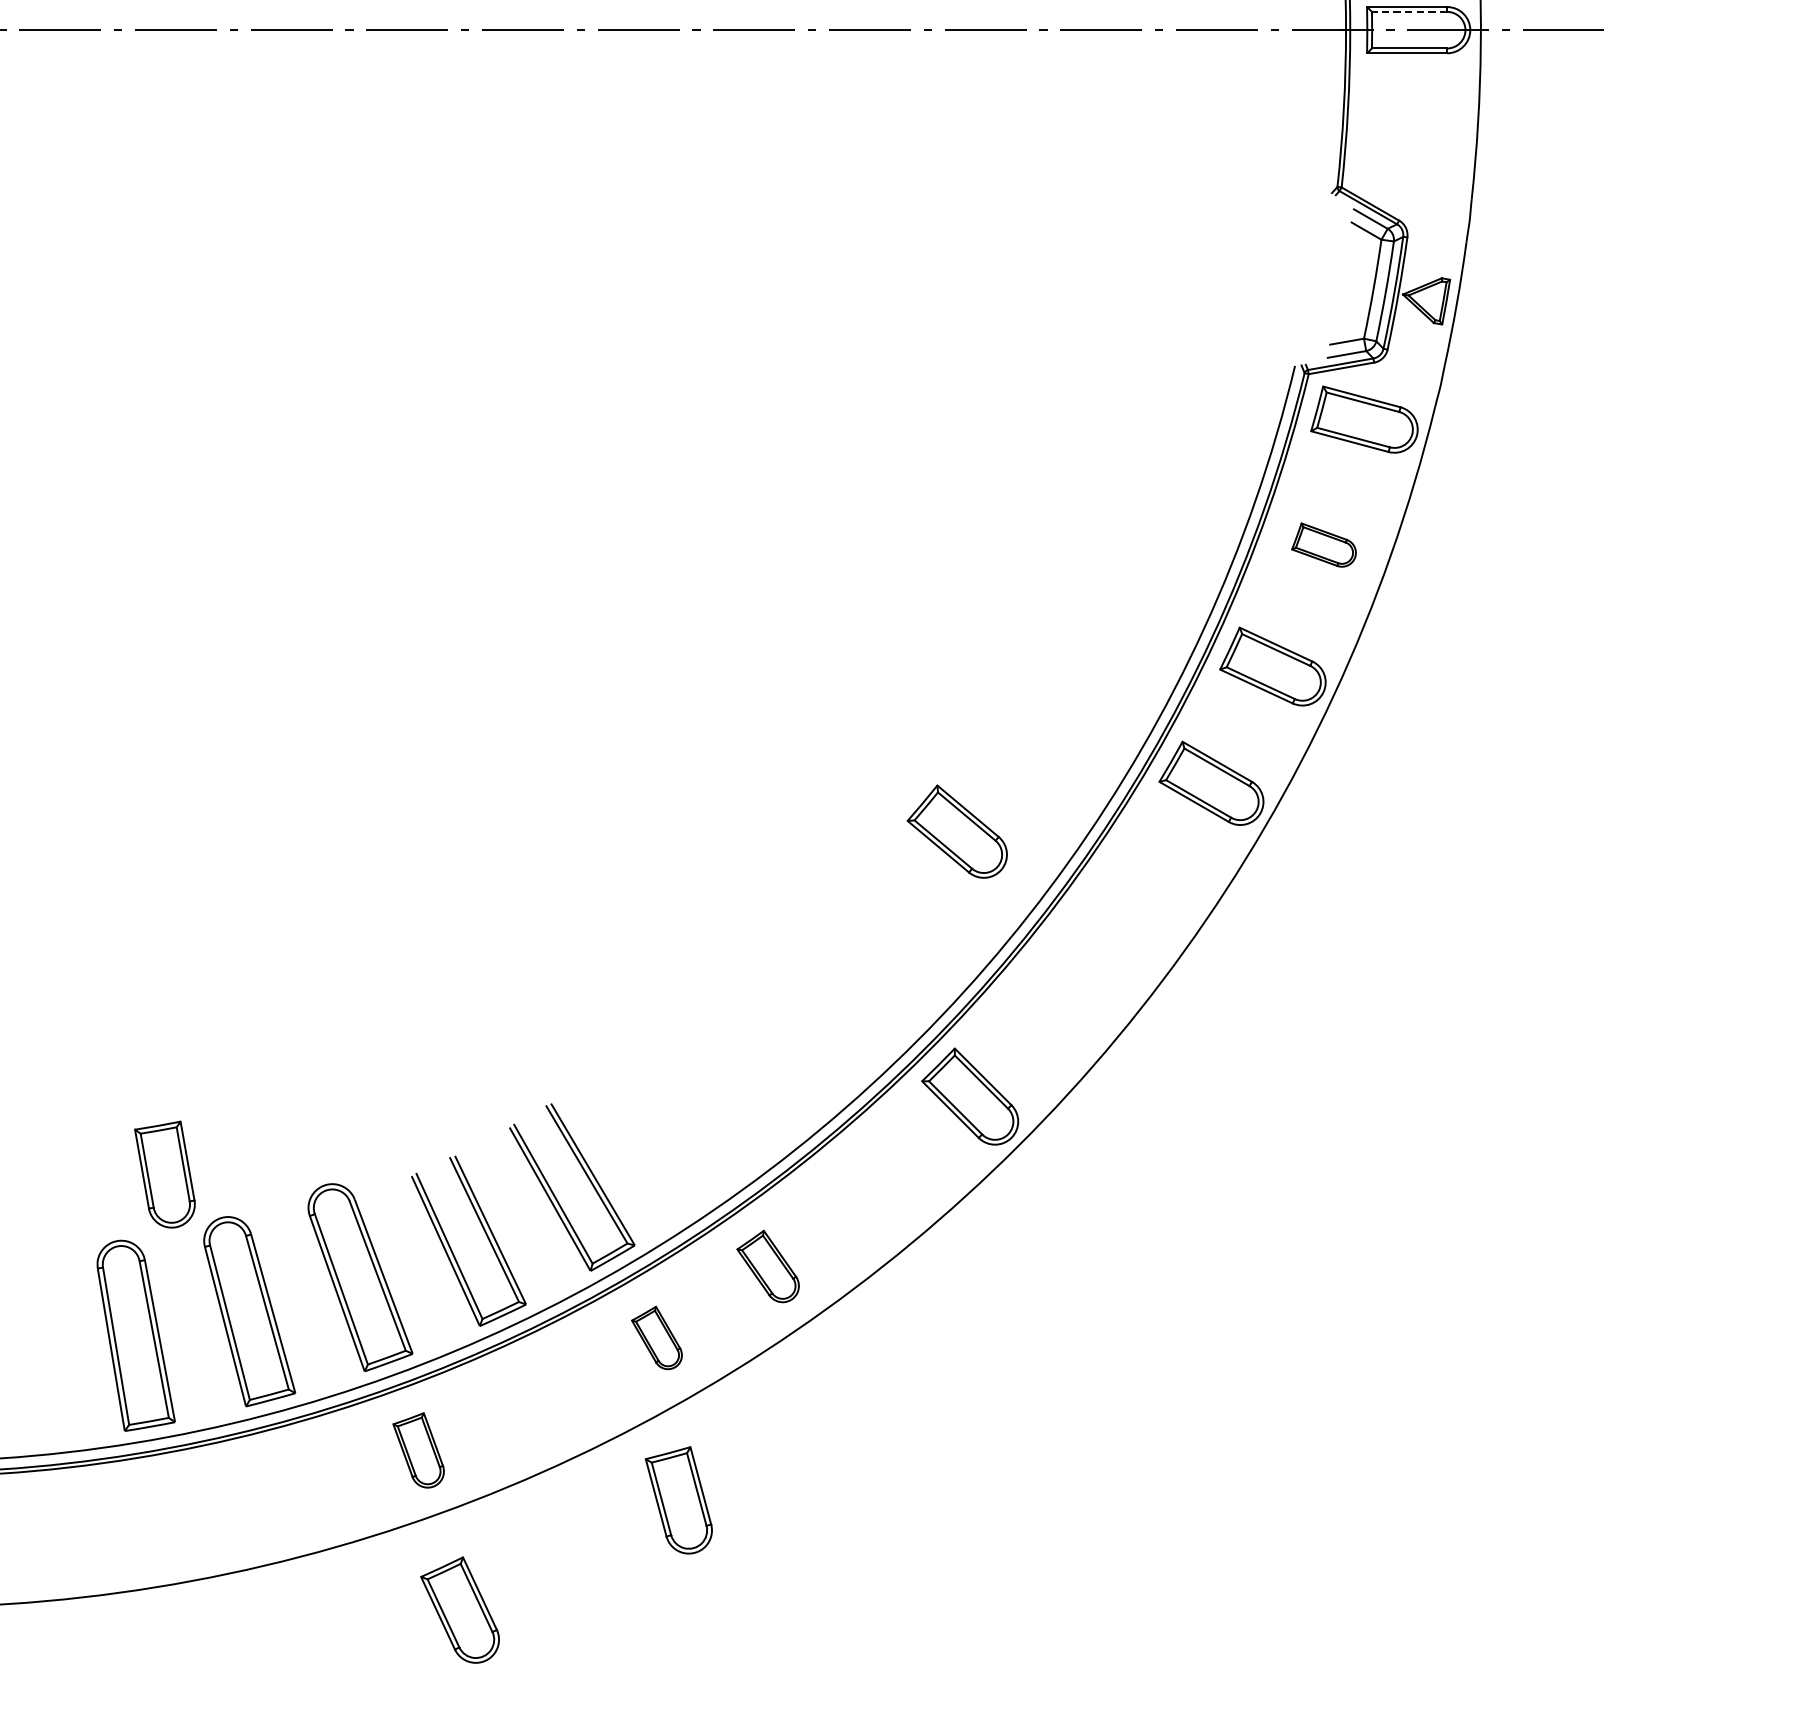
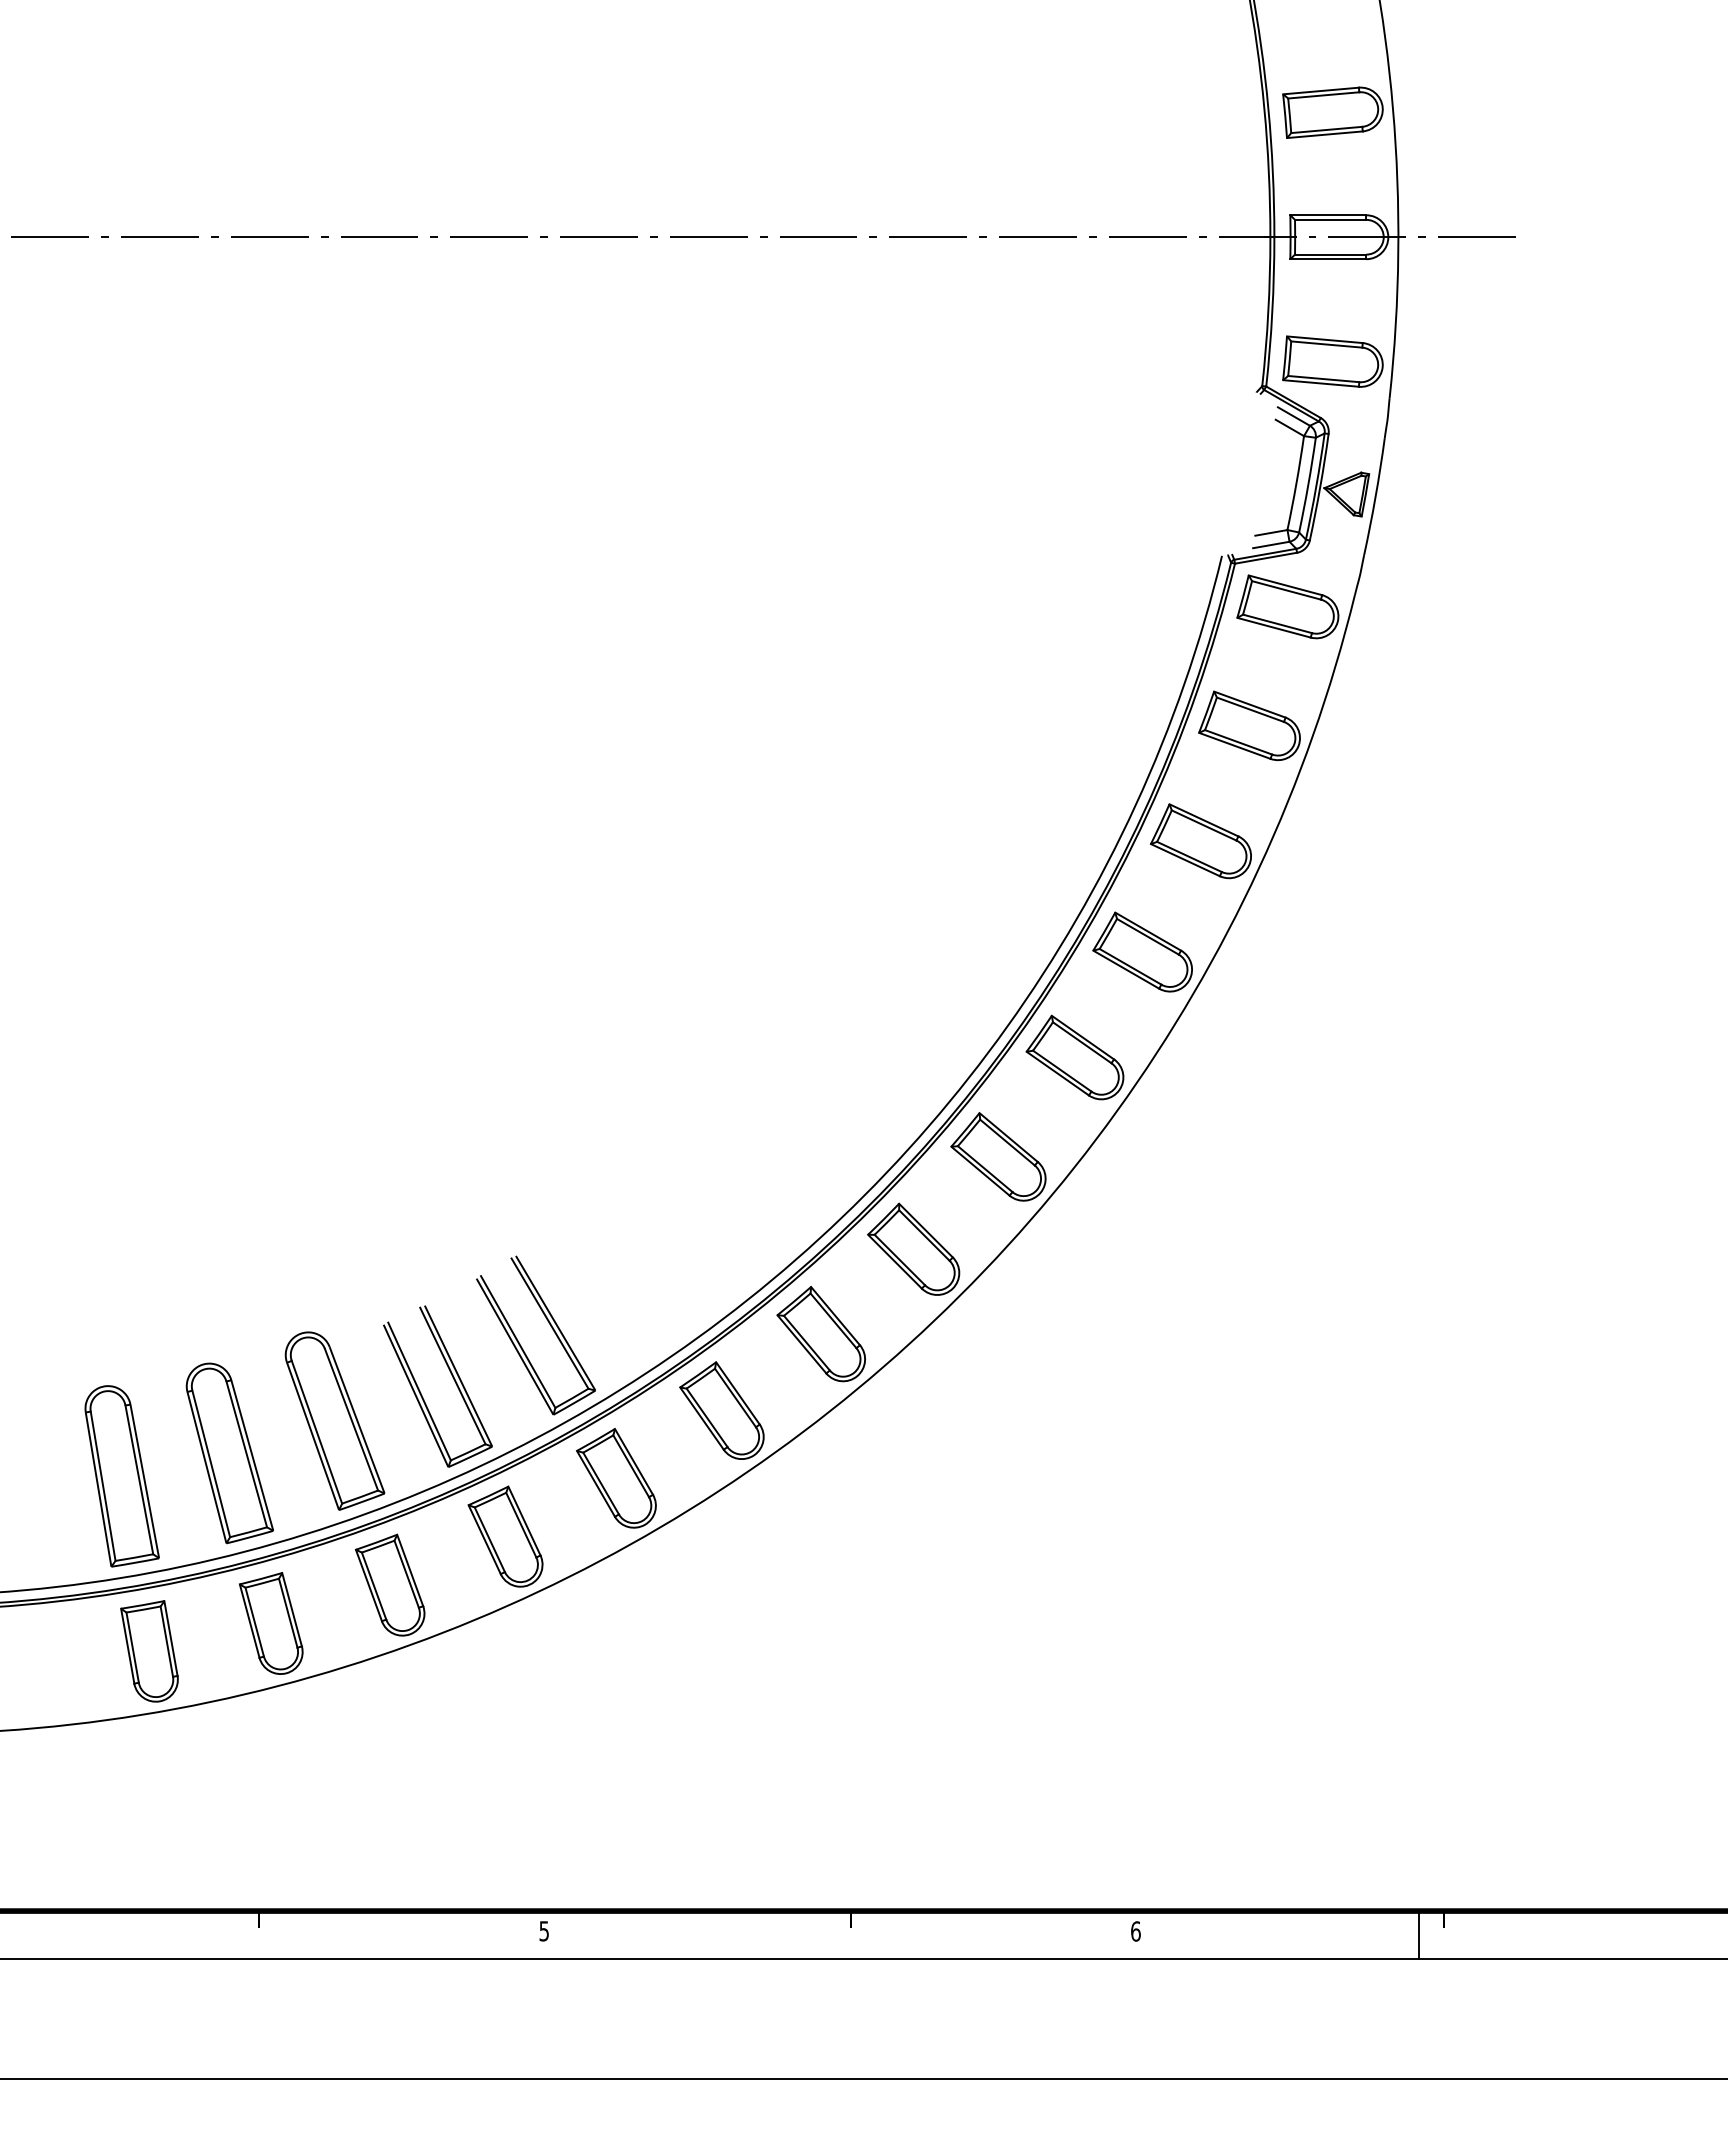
line: (1409, 11) -> (1330, 219), dashed -> solid
part: (1411, 161) -> (1332, 361), added
part: (1324, 544) -> (1249, 725), size x1.67
part: (957, 831) -> (998, 1156), moved
part: (1139, 894) -> (1074, 1057), added
part: (164, 1174) -> (149, 1651), moved
part: (871, 1186) -> (820, 1334), added
part: (767, 1266) -> (721, 1410), size x1.43
part: (657, 1338) -> (616, 1478), size x1.67
part: (418, 1449) -> (390, 1584), size x1.43
part: (679, 1500) -> (271, 1623), moved
part: (459, 1609) -> (505, 1536), moved

